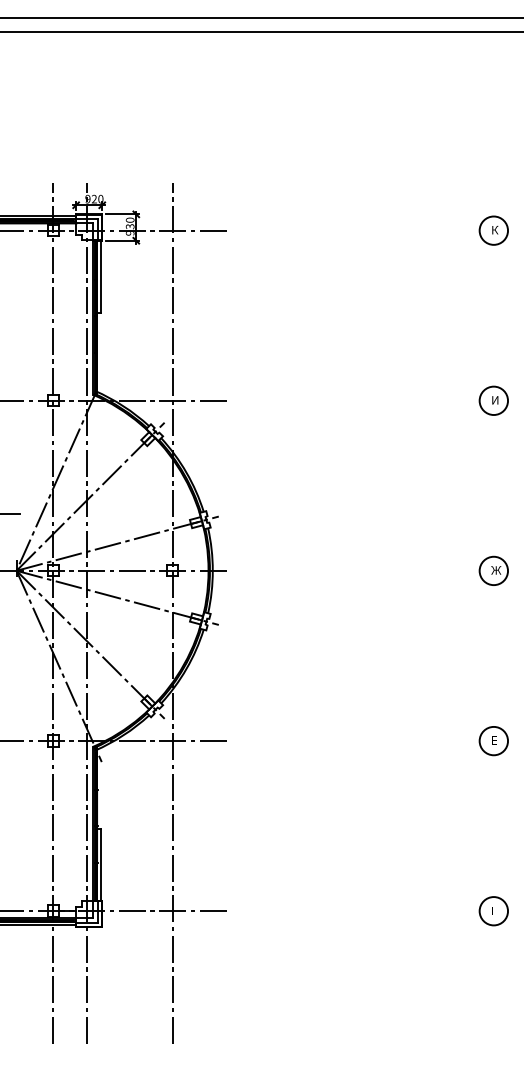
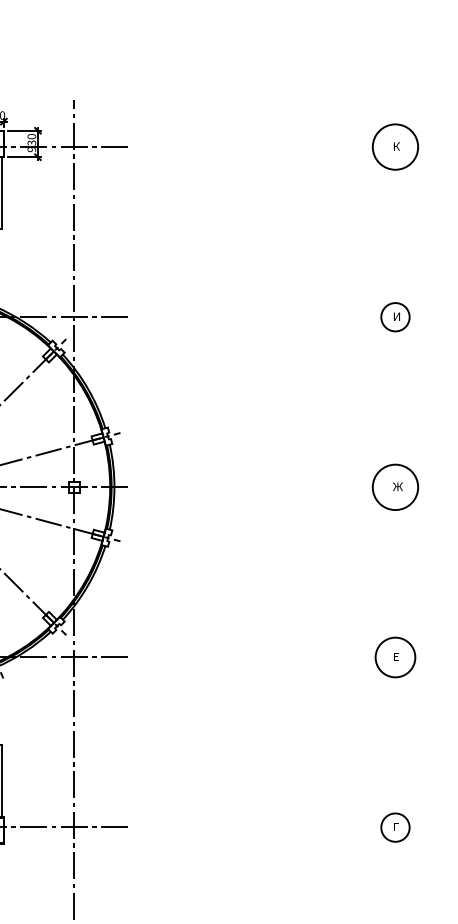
circle: (493, 230) -> (395, 146), size x1.6
circle: (493, 570) -> (395, 486), size x1.6
circle: (493, 740) -> (395, 656), size x1.4

